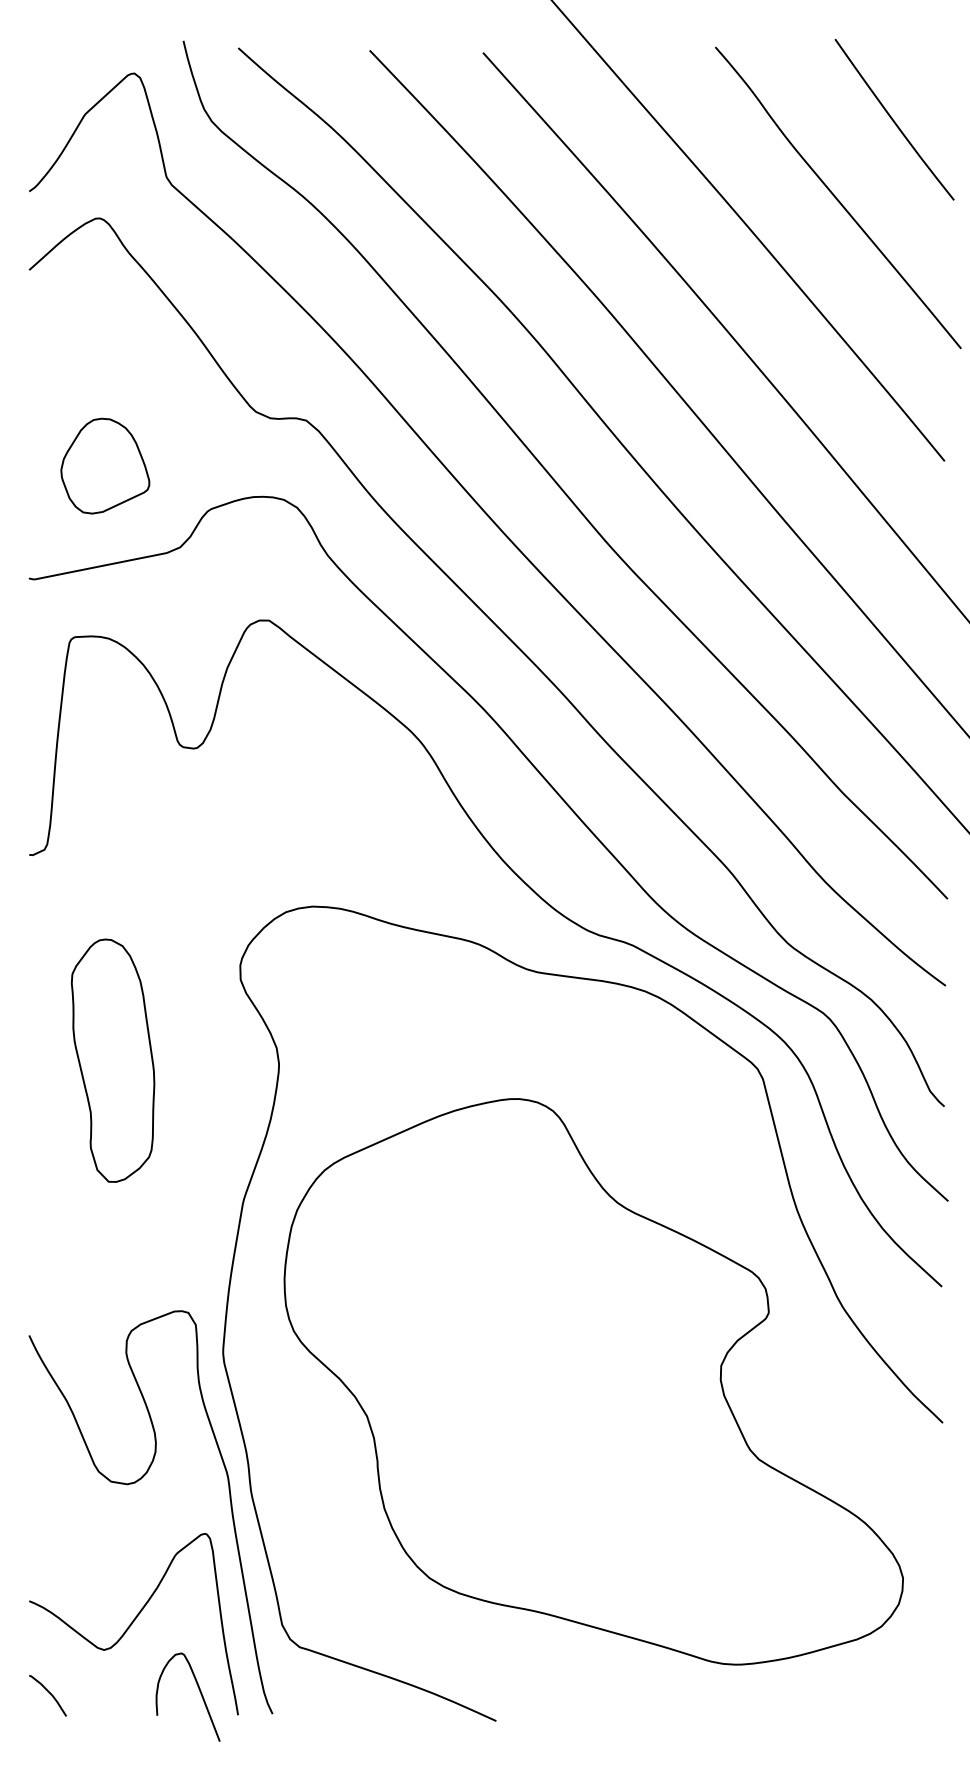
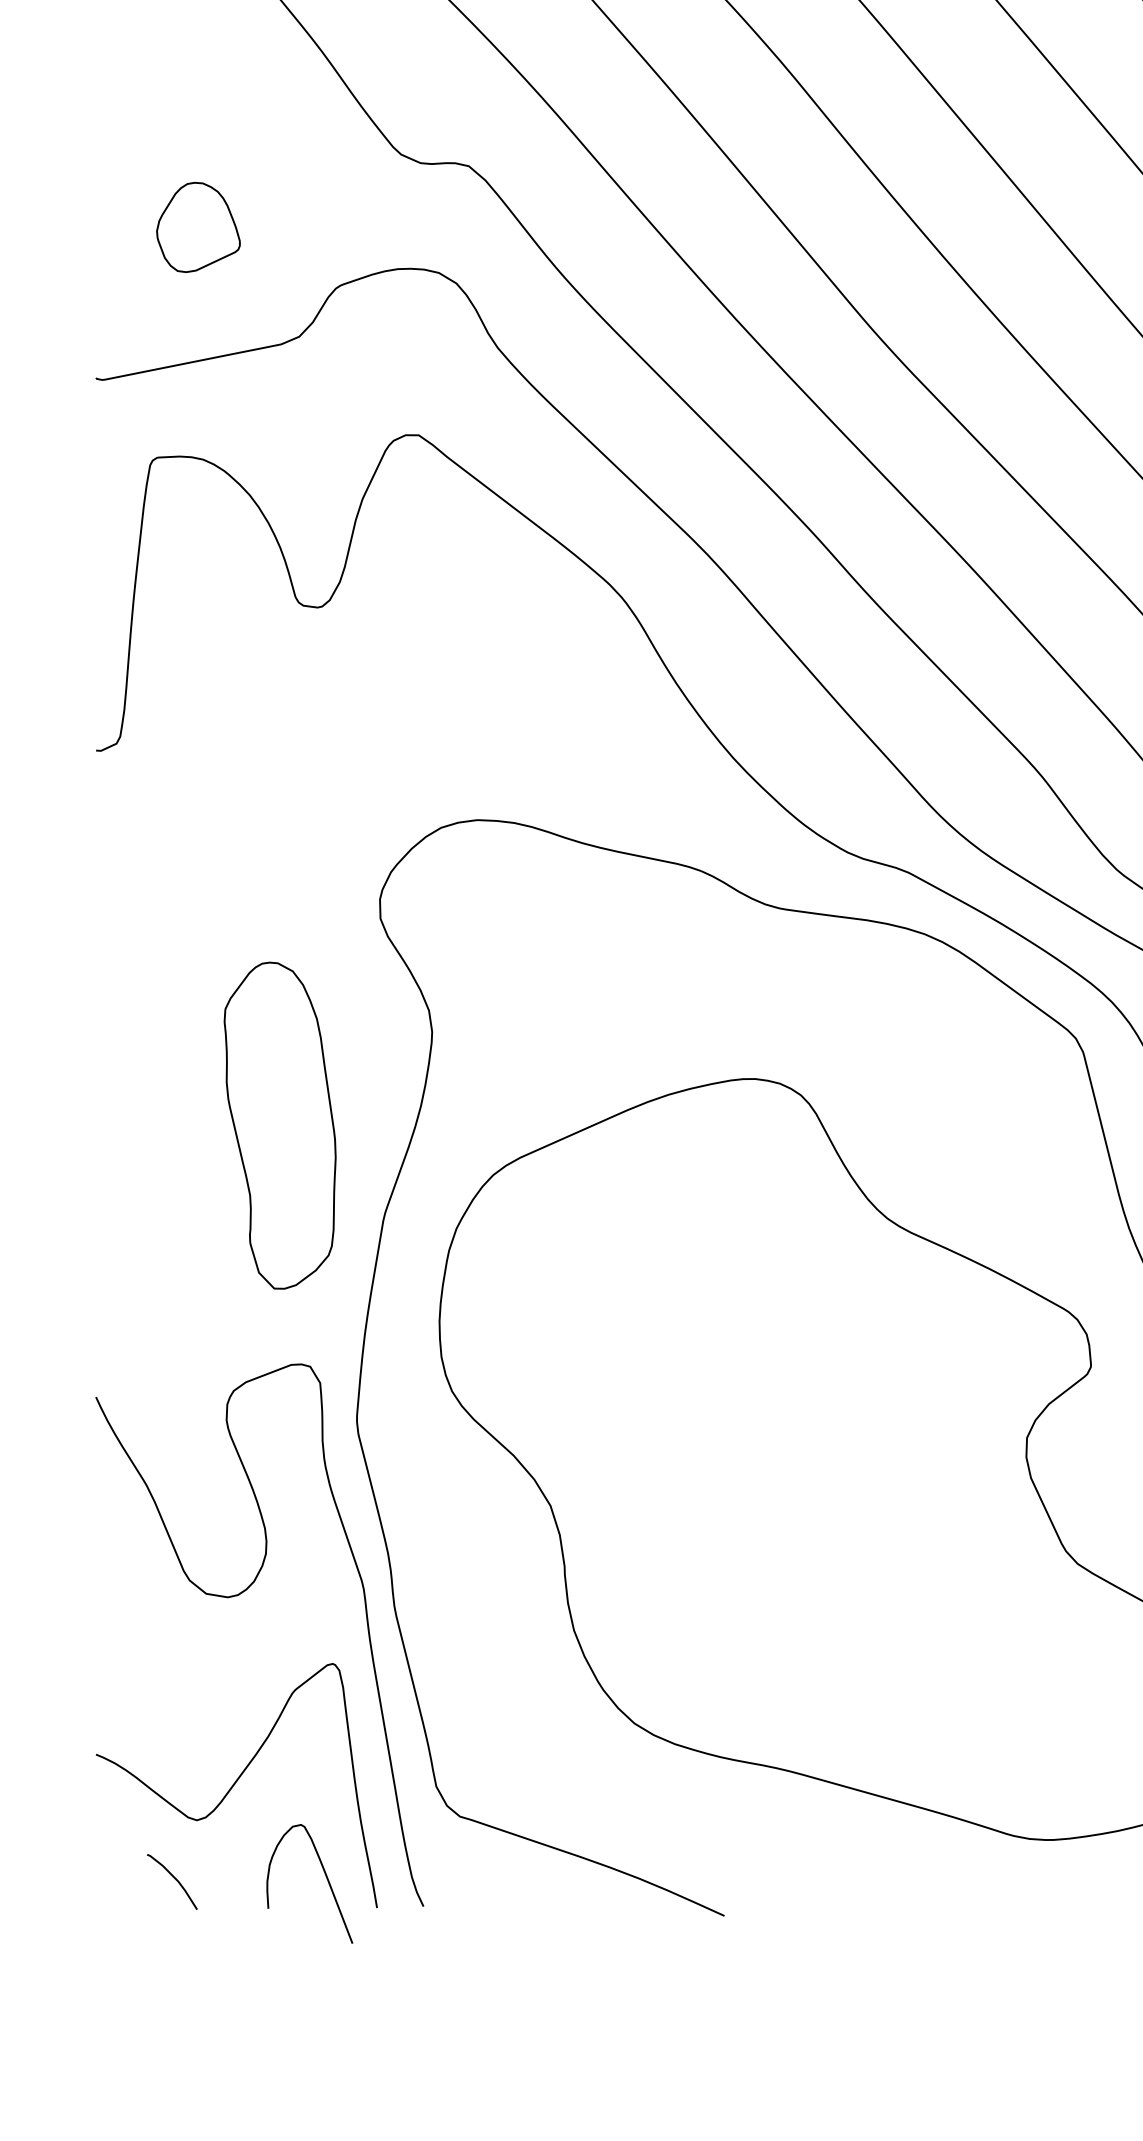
part: (105, 465) -> (198, 226), size x0.7
part: (112, 1060) -> (279, 1125), moved
curve: (49, 1693) -> (174, 1878), moved

